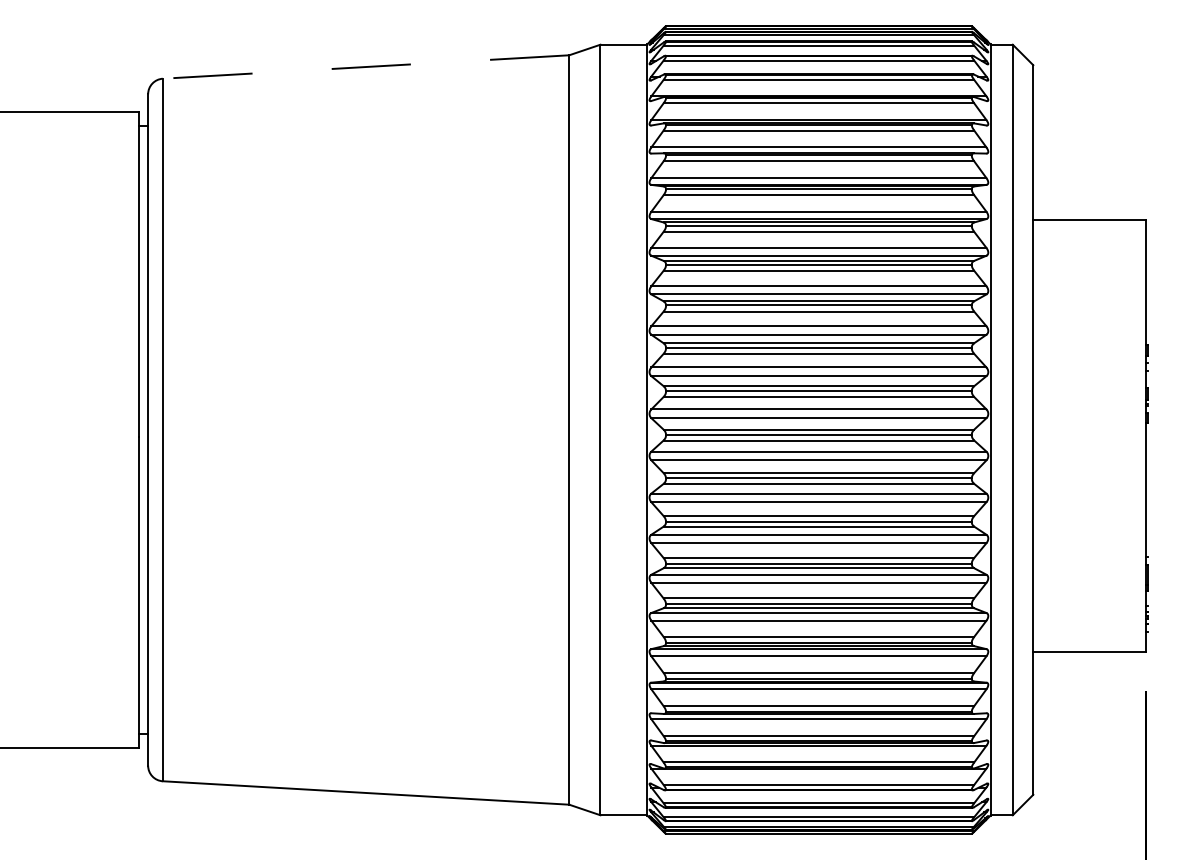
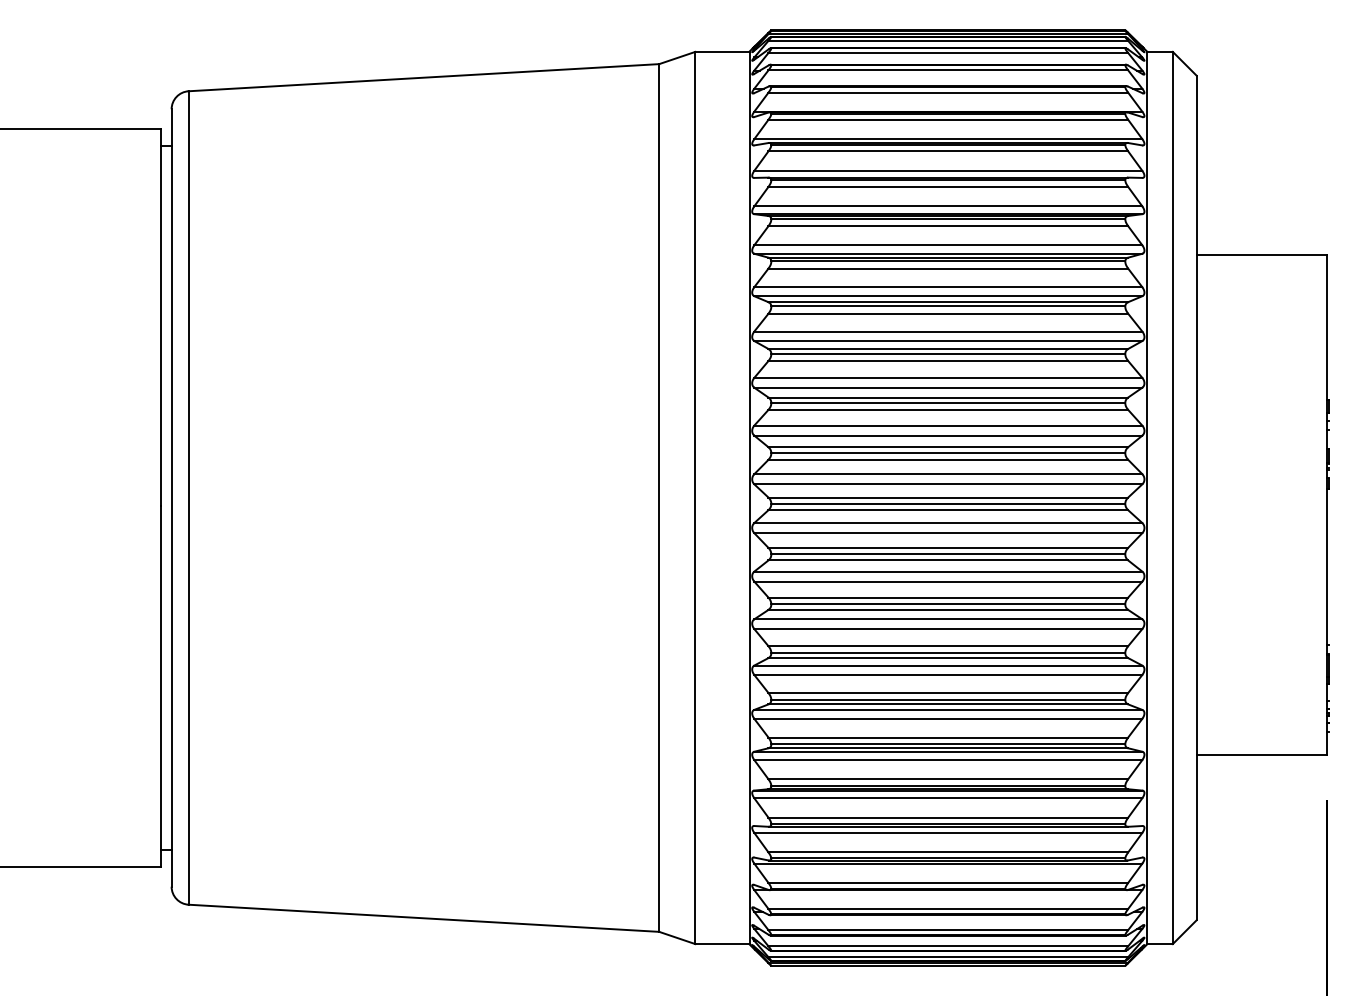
line: (366, 67) -> (424, 78), dashed -> solid

